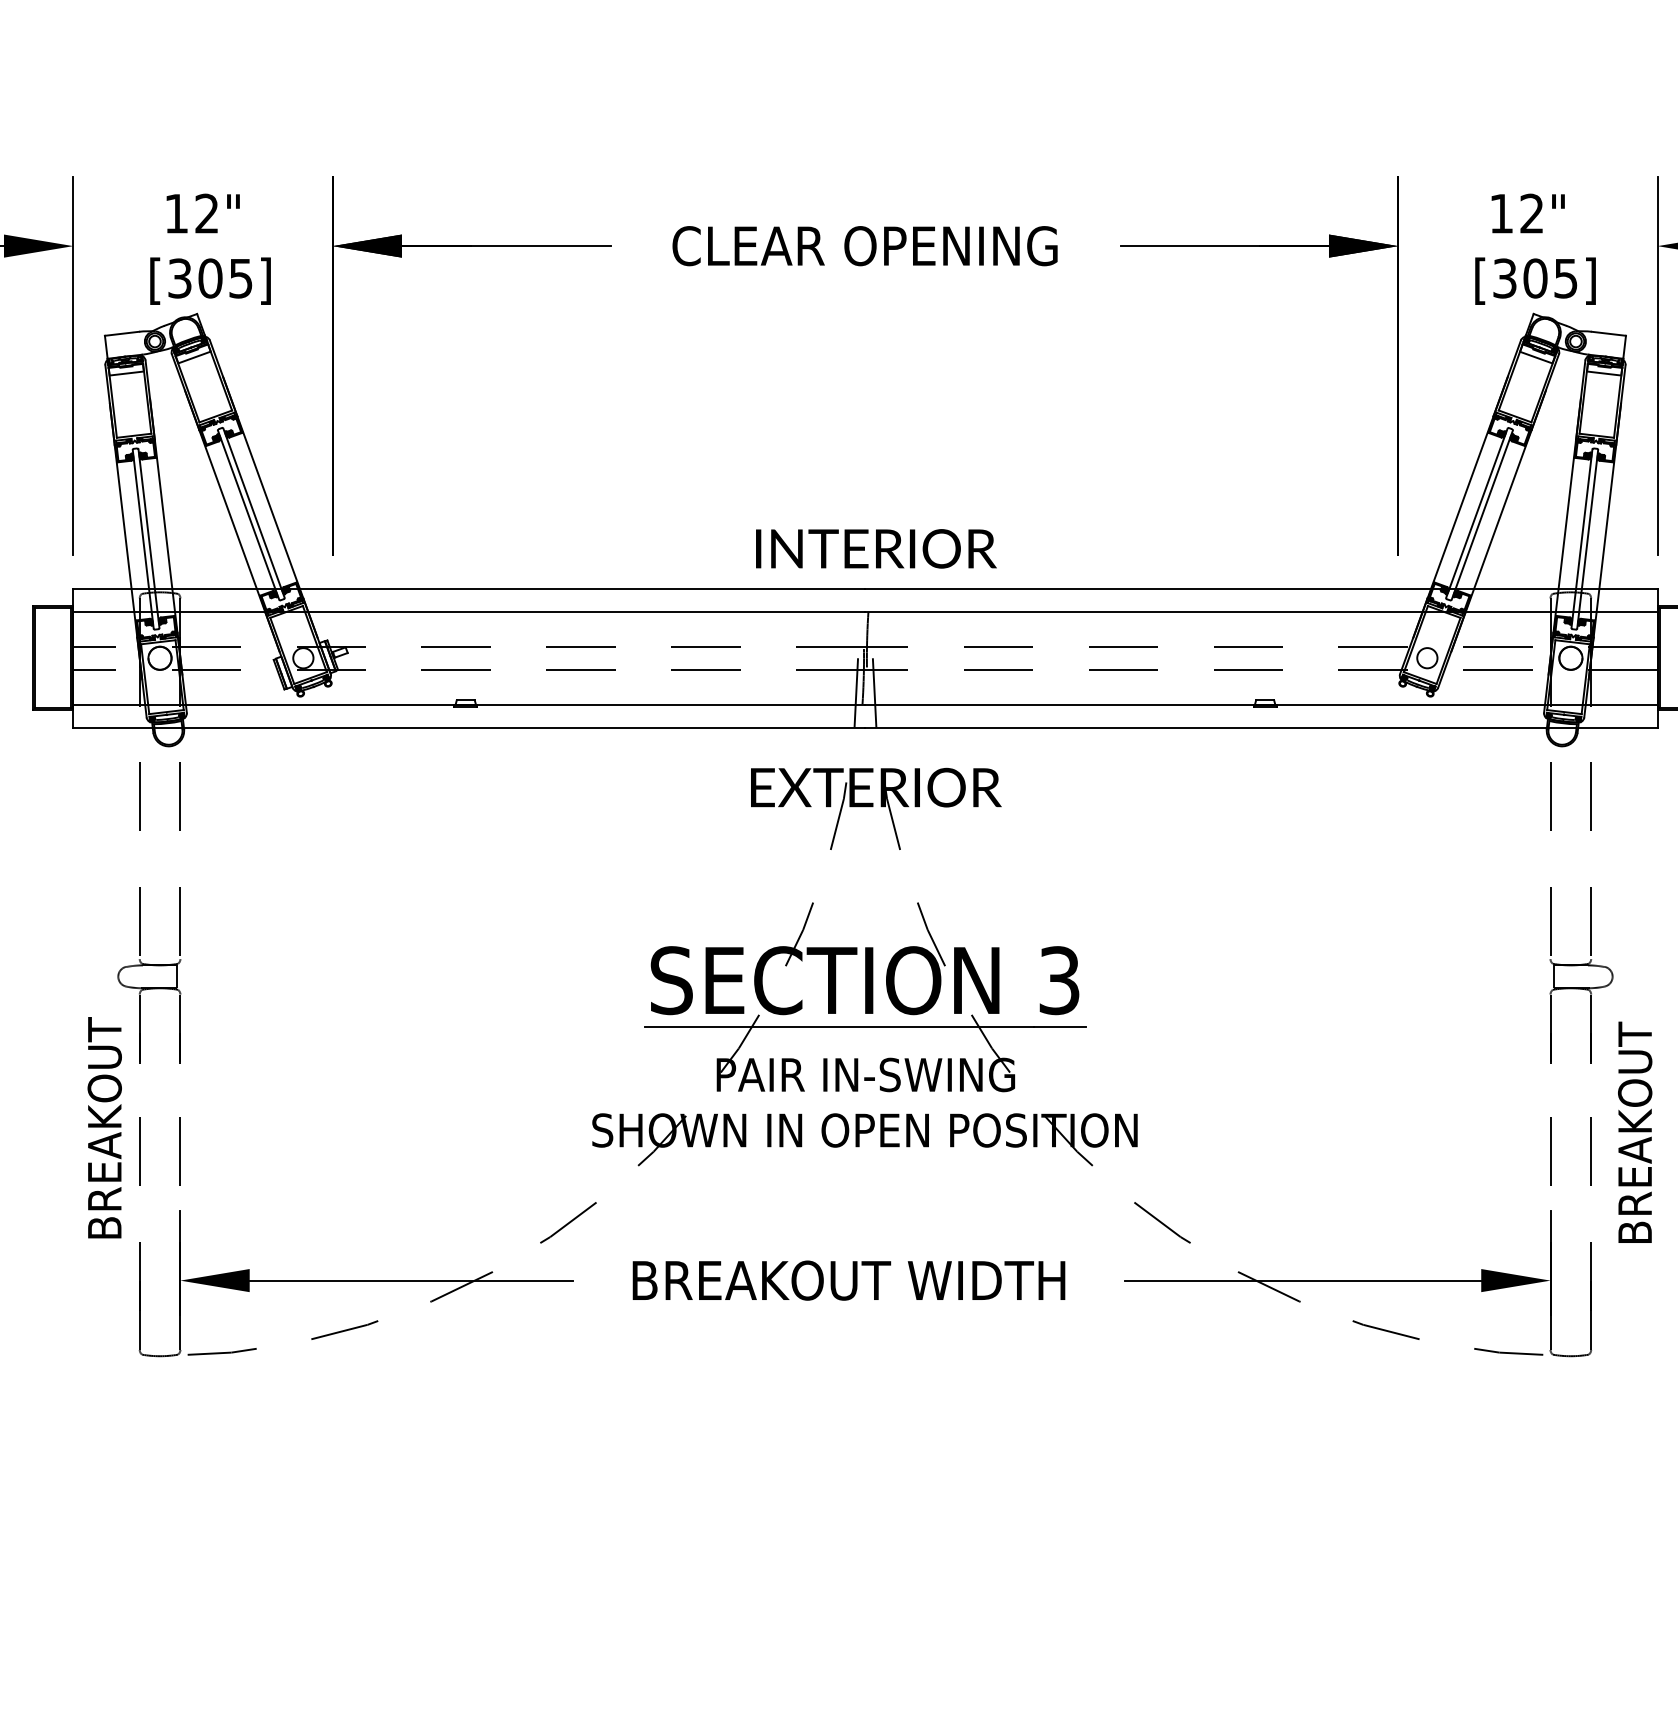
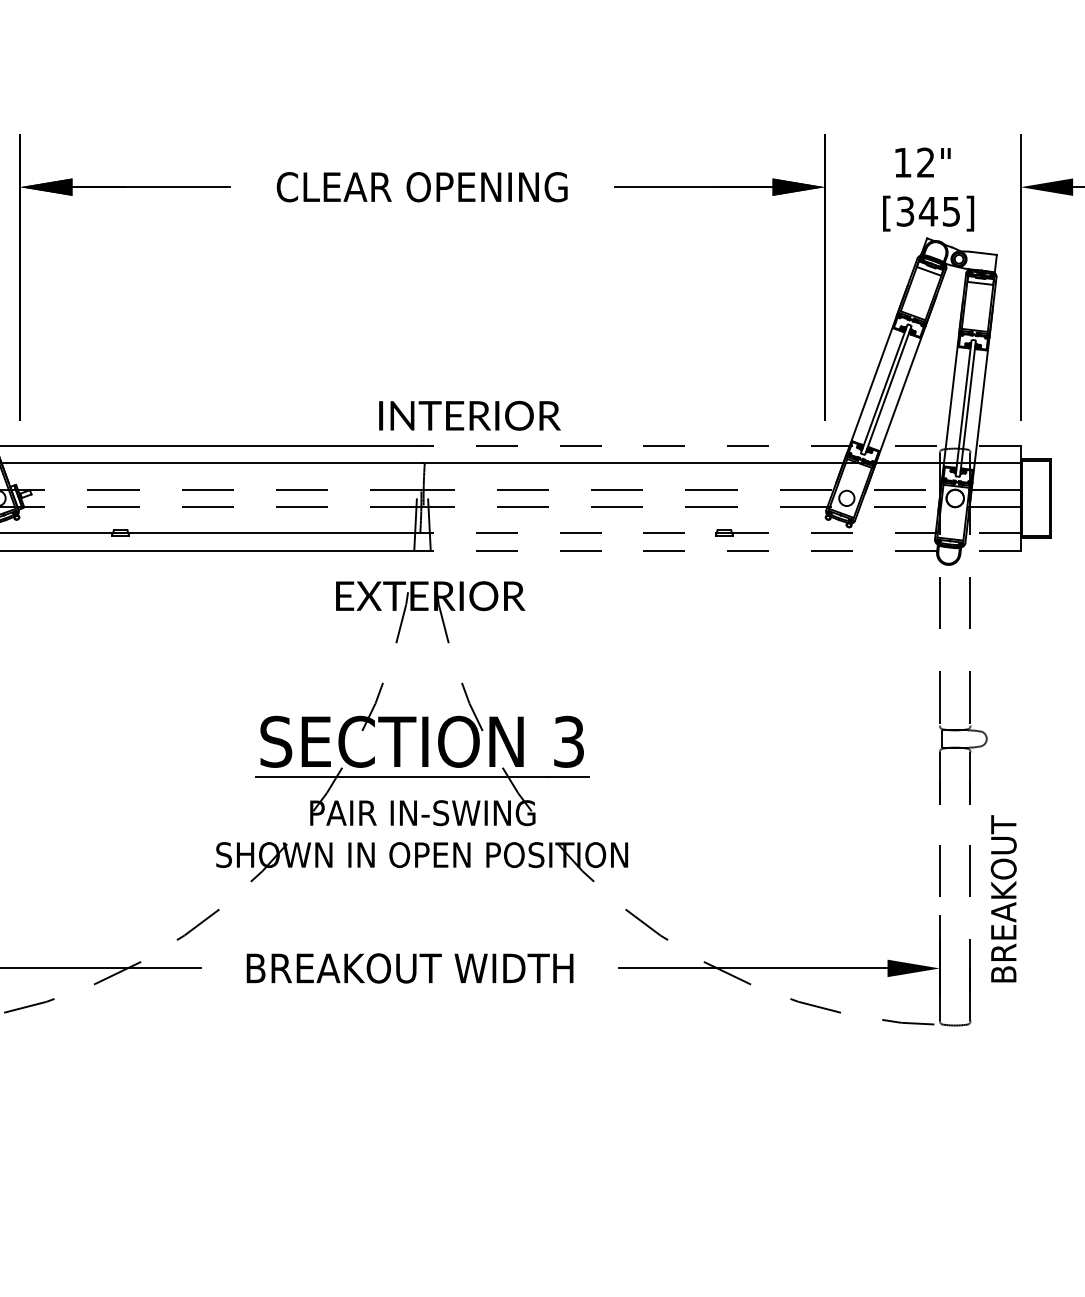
text: (1535, 278) -> (928, 211), [305] -> [345]
text: (876, 548) -> (470, 415), moved
line: (1261, 589) -> (721, 446), solid -> dashed
line: (1261, 704) -> (721, 533), solid -> dashed
line: (1261, 727) -> (721, 550), solid -> dashed
text: (1635, 1131) -> (1004, 898), moved

